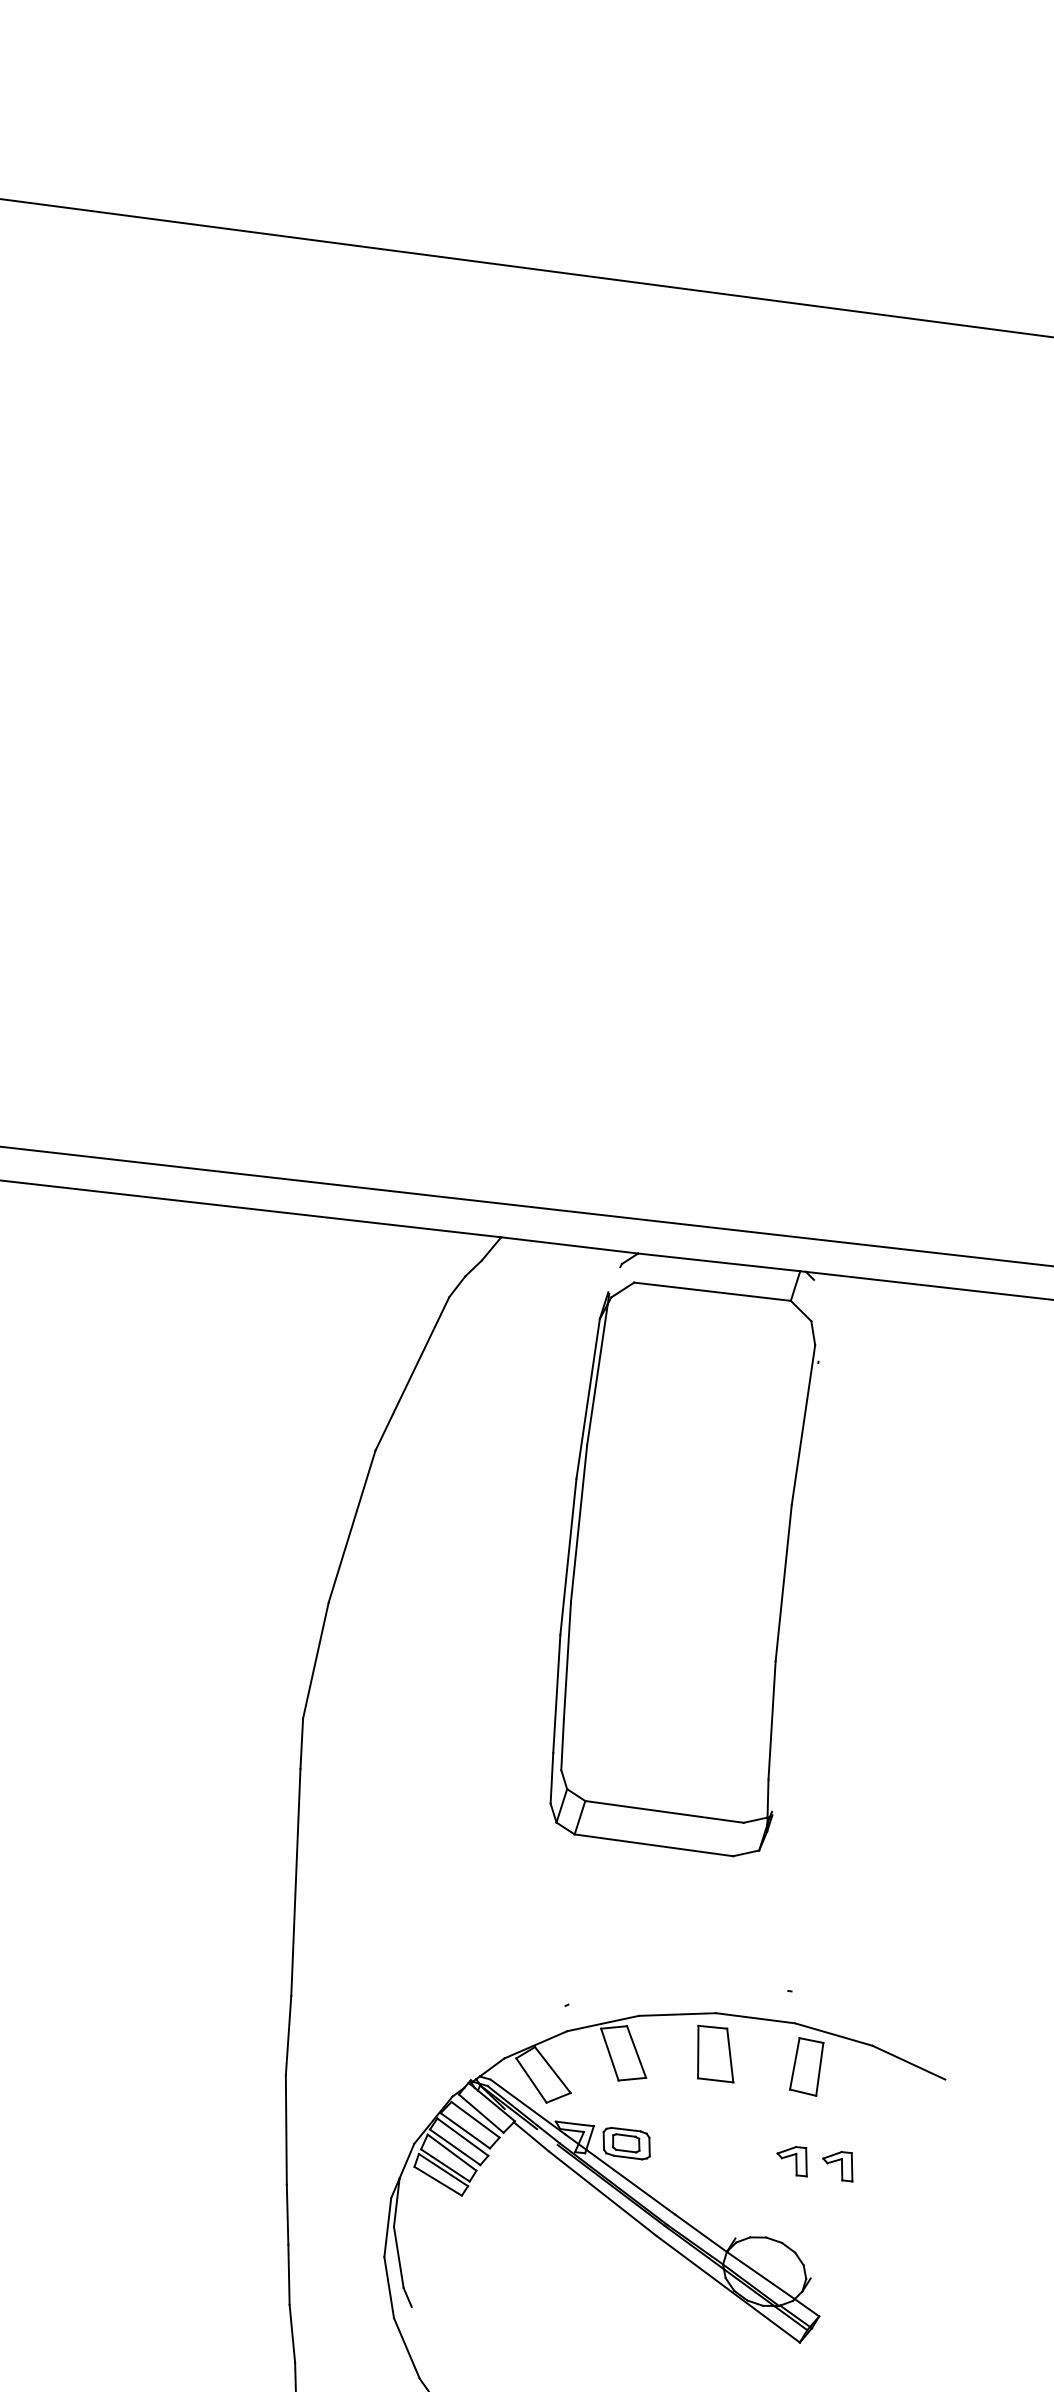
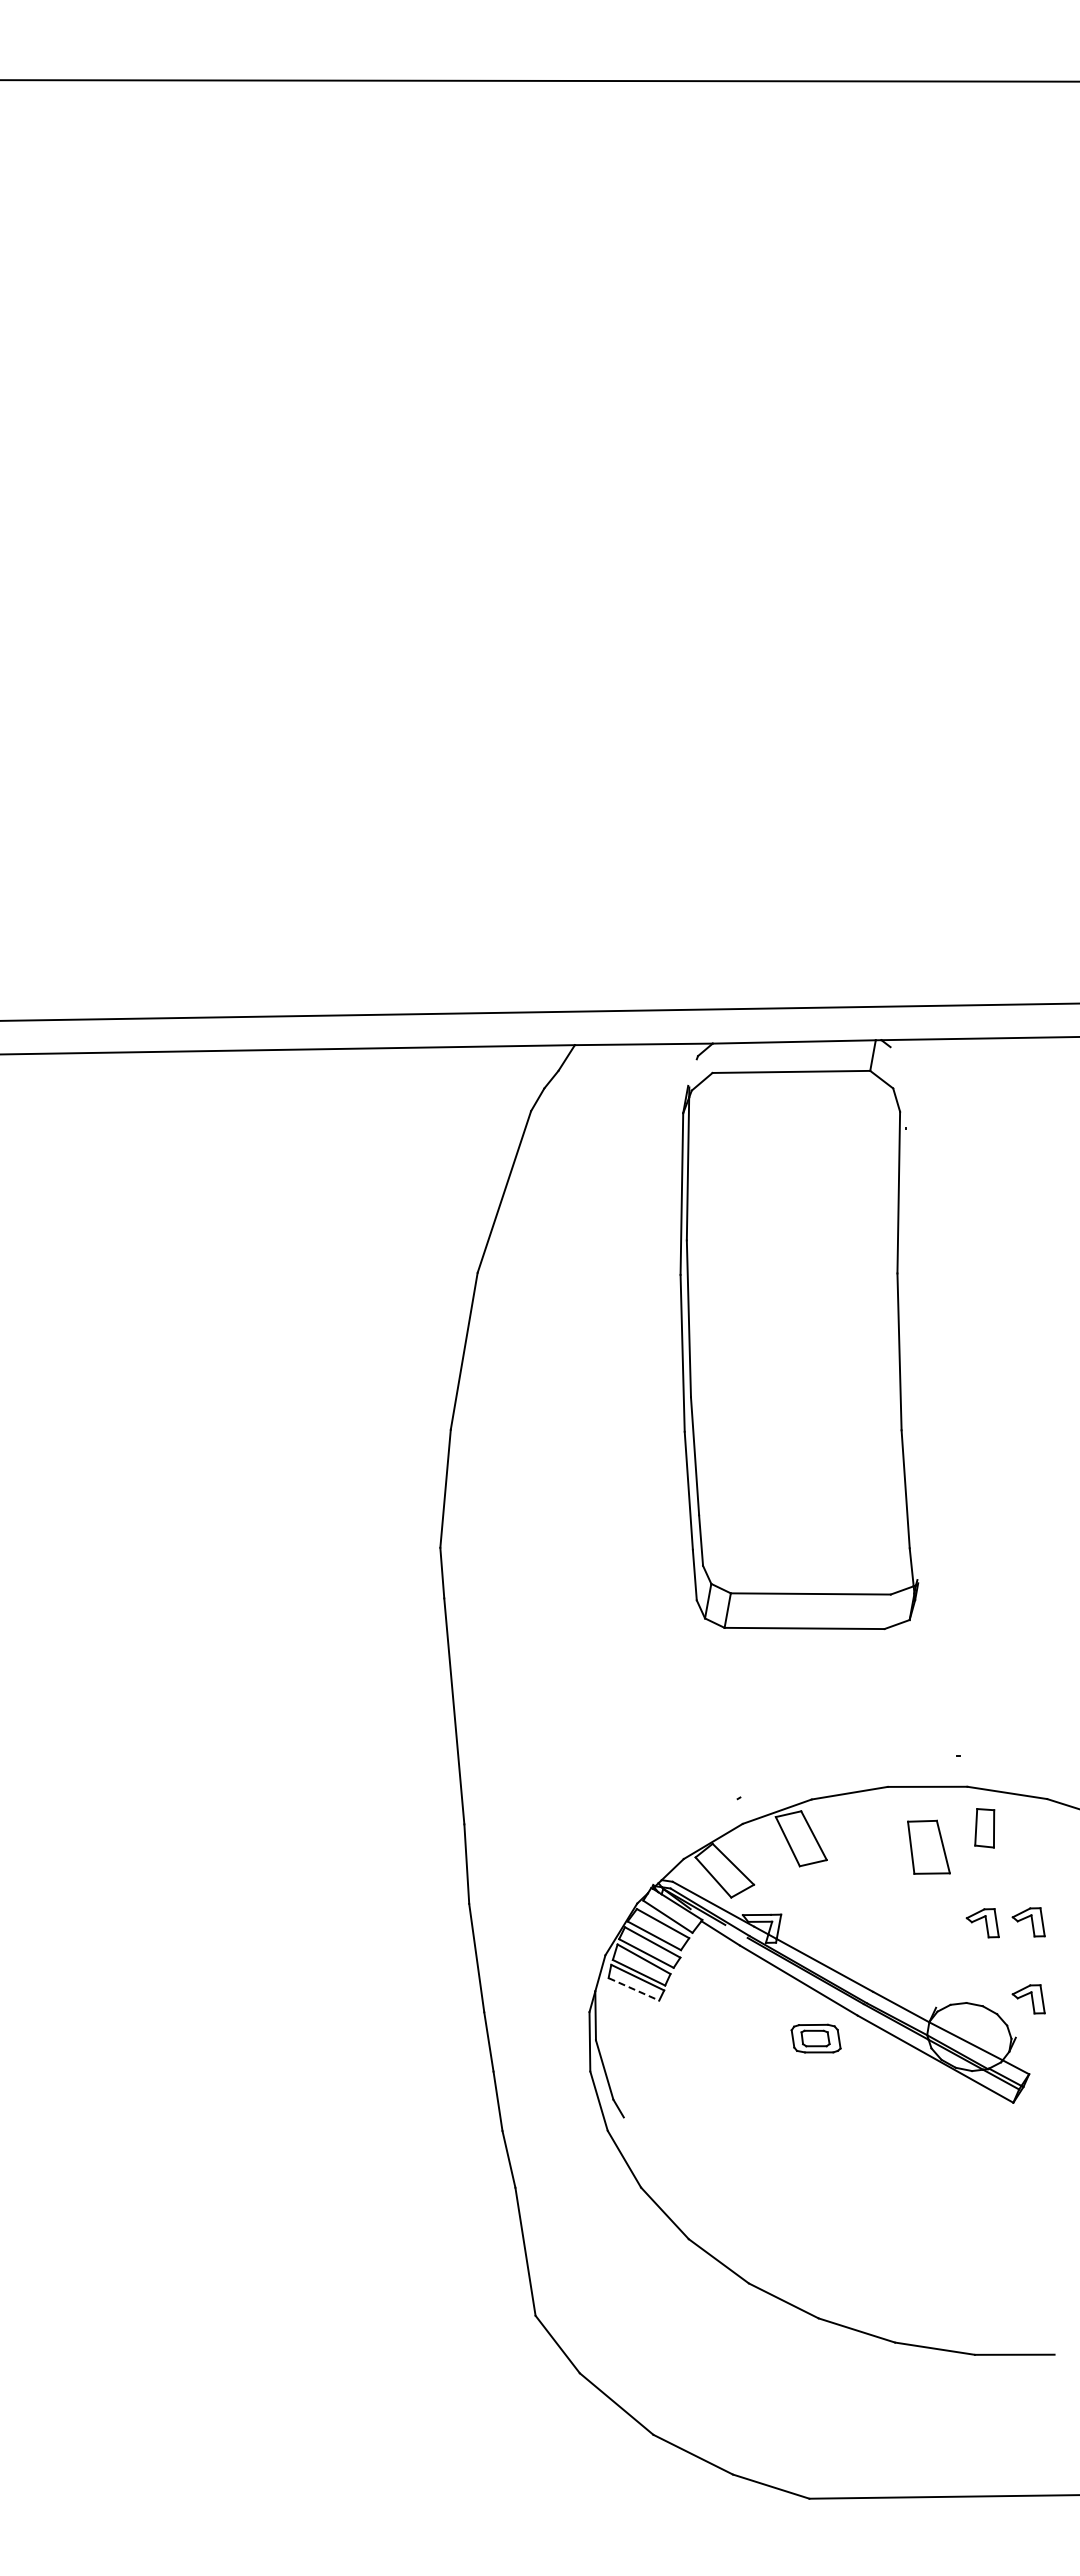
part: (715, 2053) -> (928, 1846), moved
part: (806, 2065) -> (984, 1827), size x0.7
part: (626, 2143) -> (815, 2038), moved
line: (437, 2181) -> (633, 1989), solid -> dashed
part: (828, 2242) -> (1028, 1999), added

